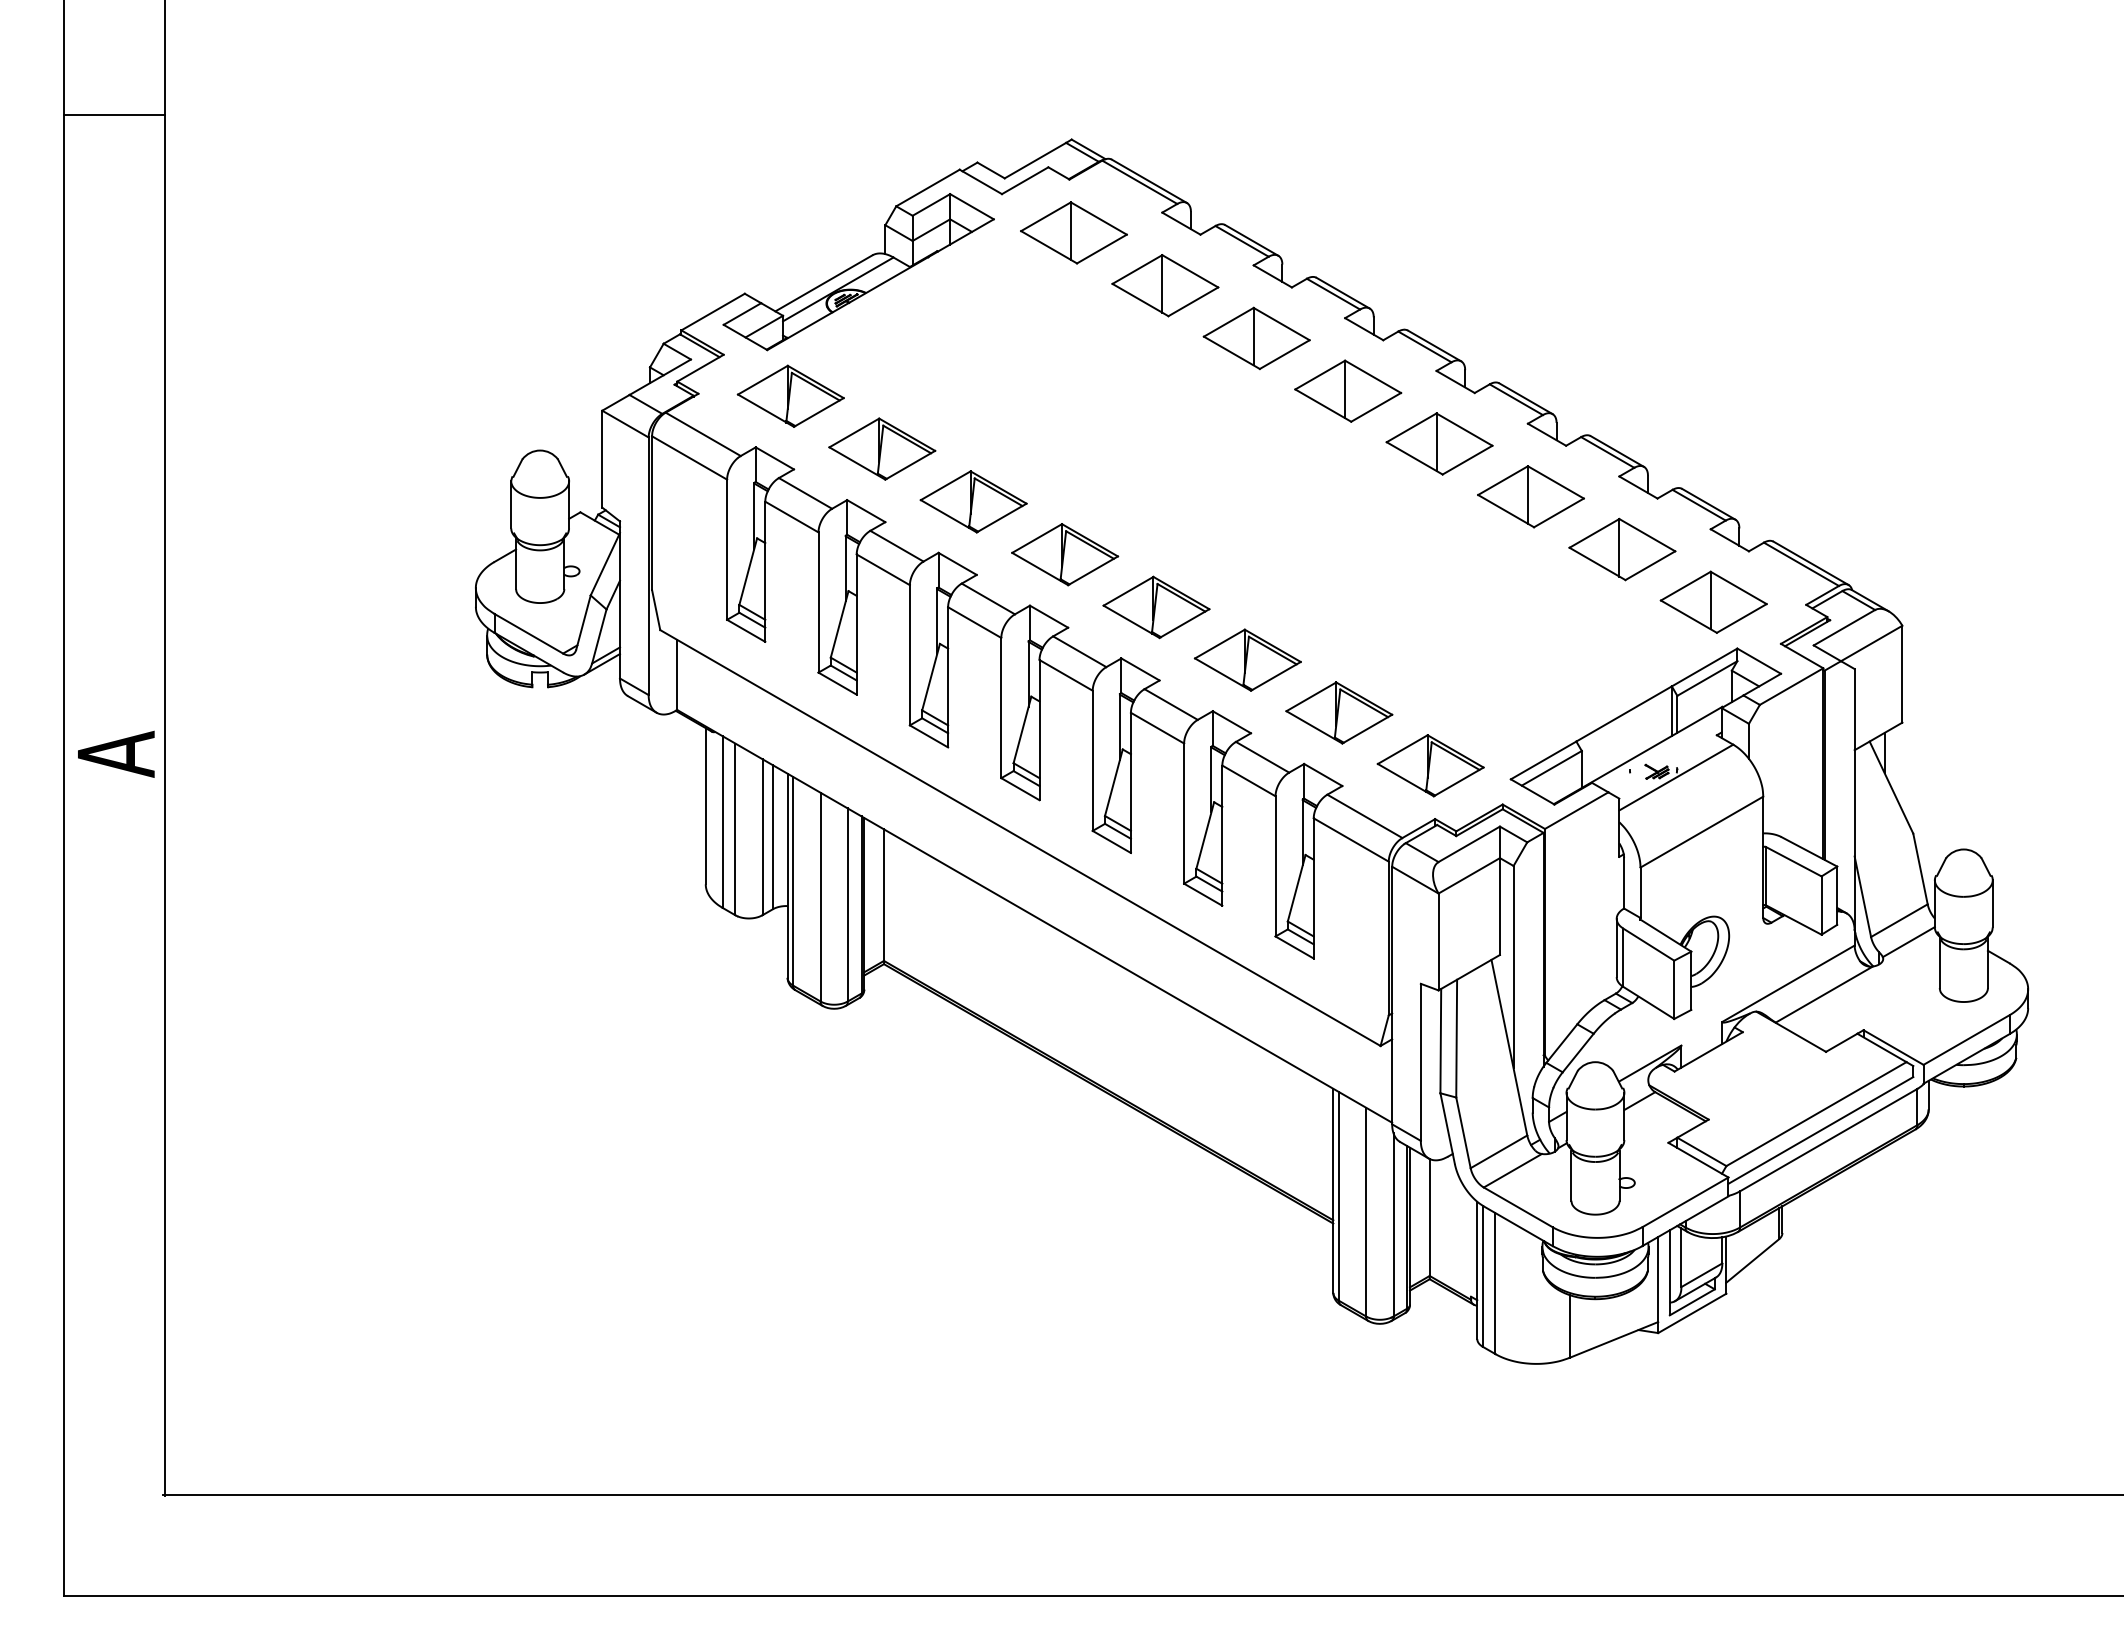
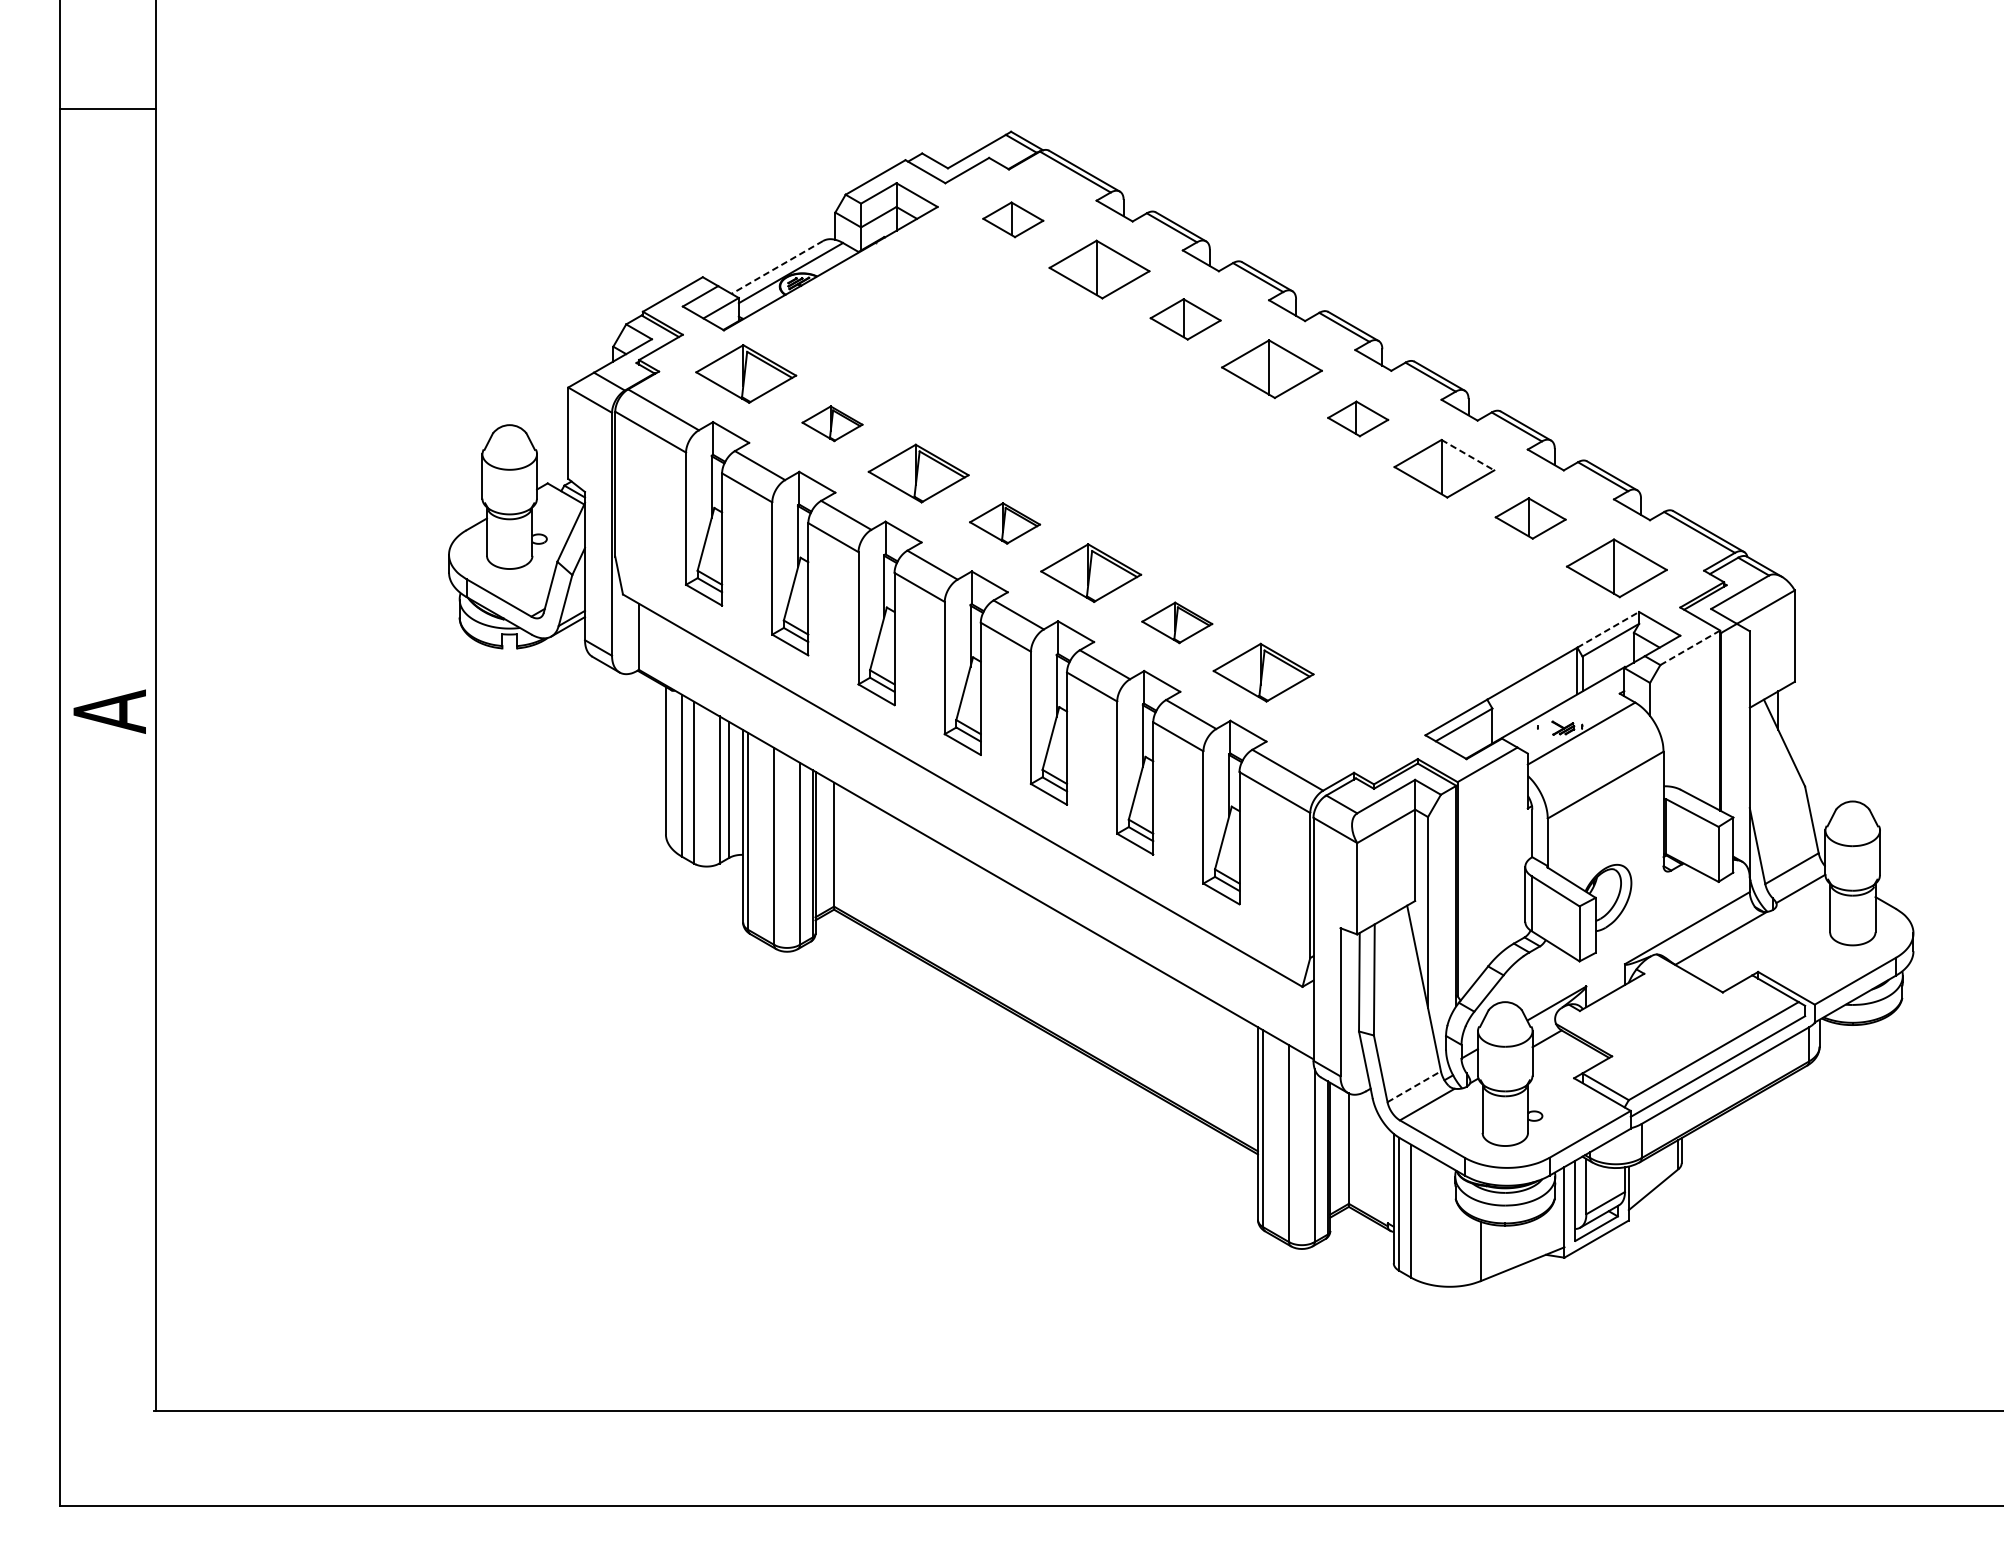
part: (1073, 232) -> (1012, 219), size x0.6
line: (823, 283) -> (776, 267), solid -> dashed
part: (1256, 338) -> (1185, 319), size x0.7
part: (1439, 443) -> (1358, 418), size x0.6
part: (882, 448) -> (832, 423), size x0.6
line: (1556, 482) -> (1468, 455), solid -> dashed
part: (1622, 549) -> (1530, 518), size x0.7
part: (1065, 554) -> (1005, 523), size x0.7
part: (1247, 659) -> (1177, 622), size x0.7
line: (1704, 667) -> (1608, 629), solid -> dashed
line: (1791, 686) -> (1690, 647), solid -> dashed
part: (1430, 765) -> (1349, 722), removed
line: (1498, 1151) -> (1413, 1086), solid -> dashed

